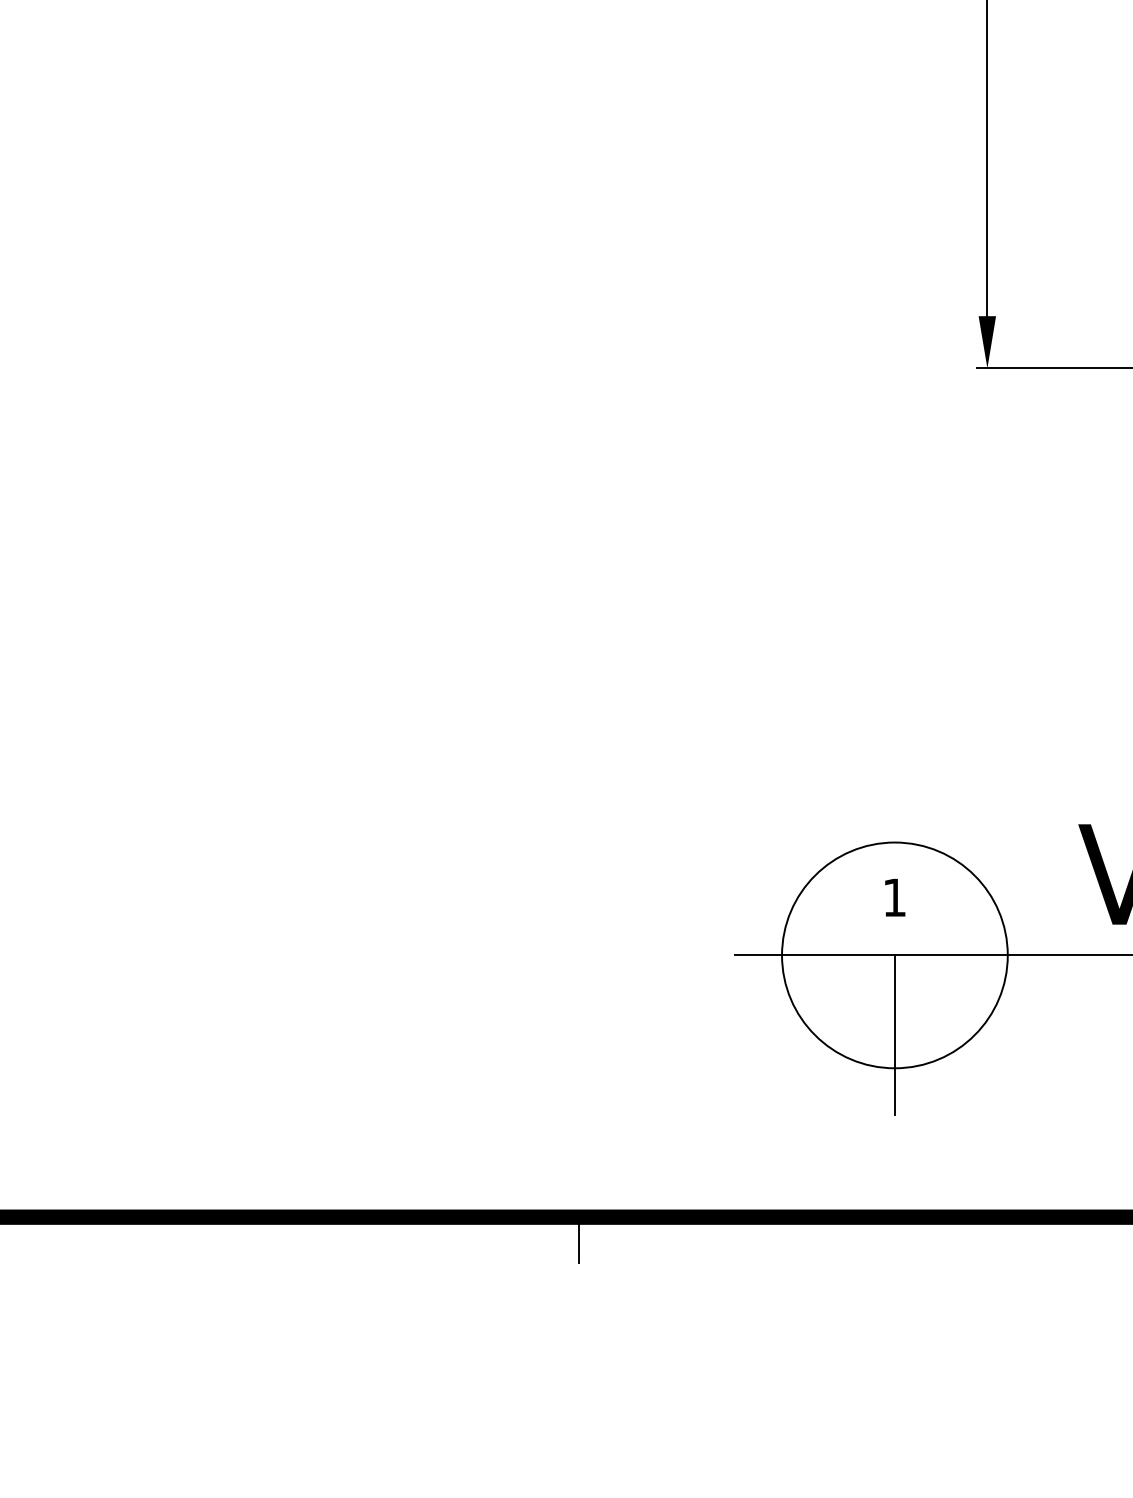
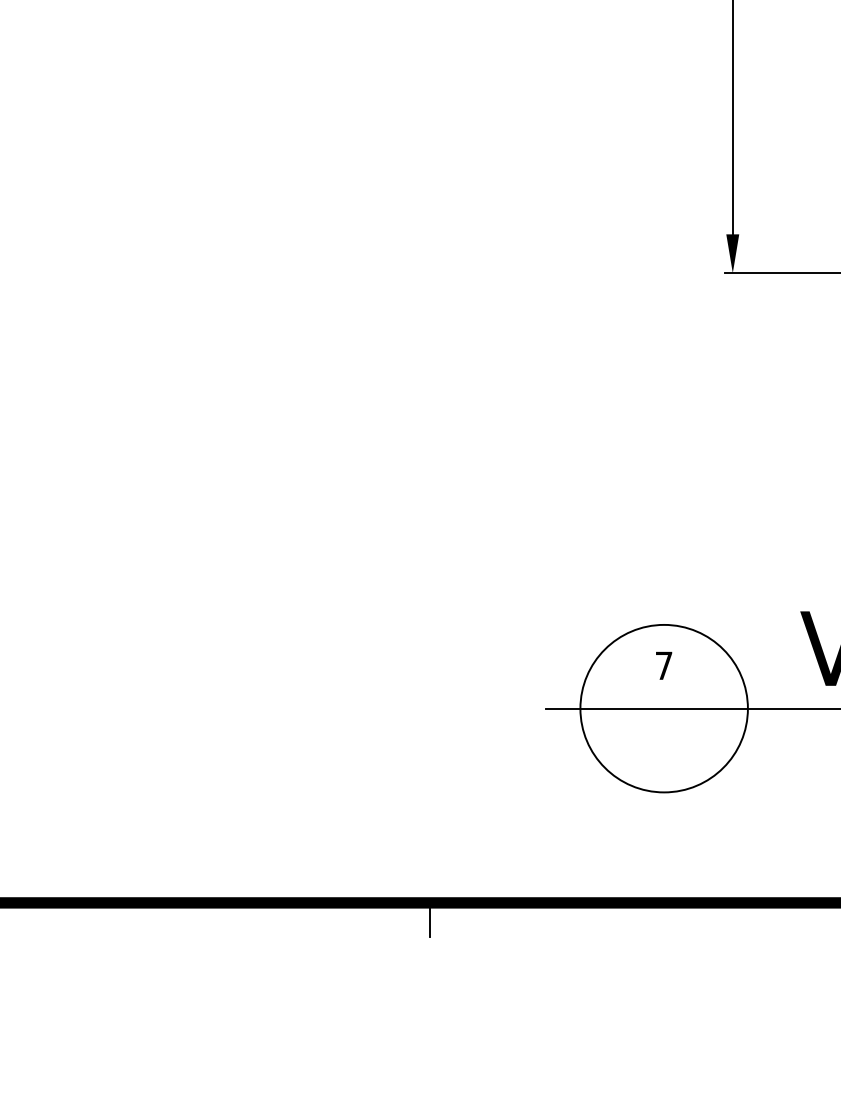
text: (894, 897) -> (663, 665), 1 -> 7
line: (894, 1035) -> (663, 768), removed

